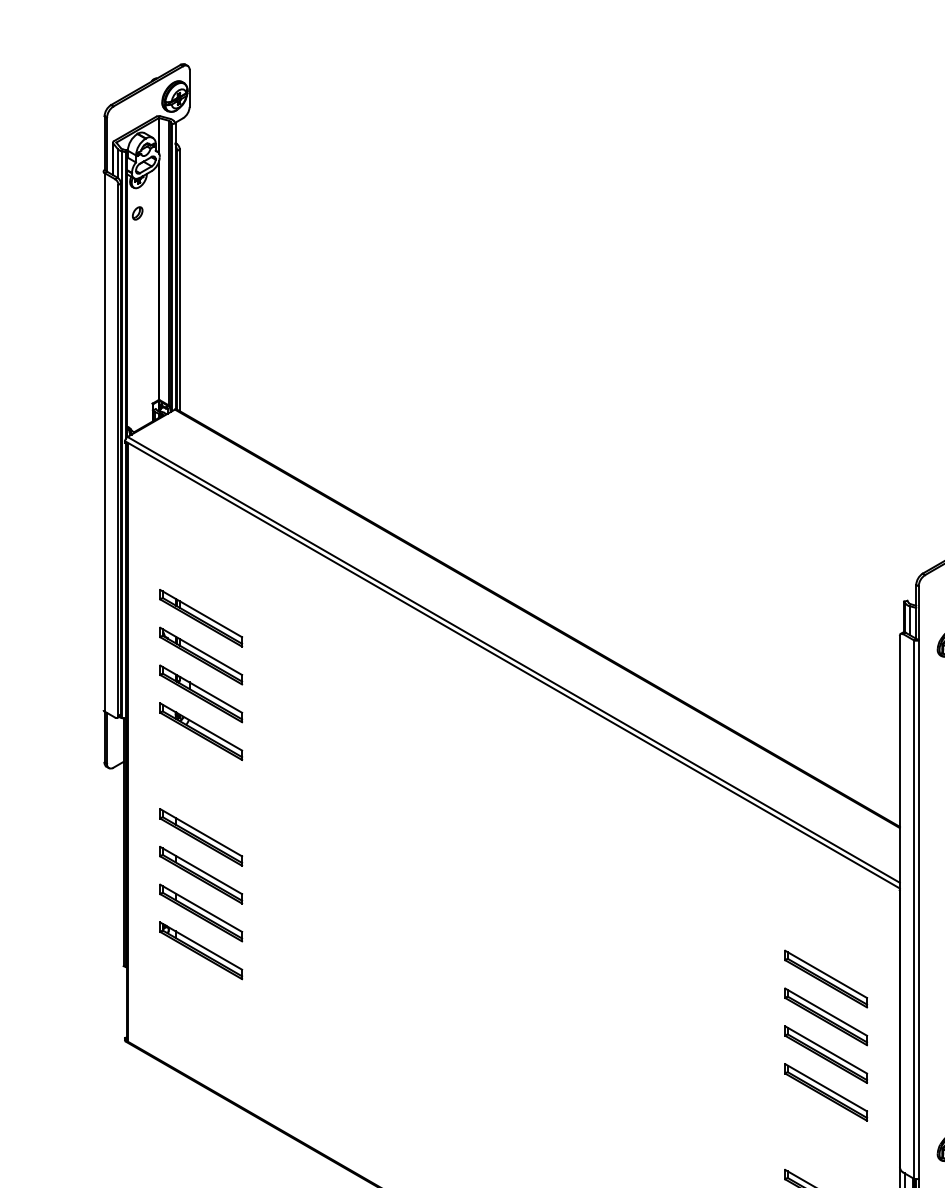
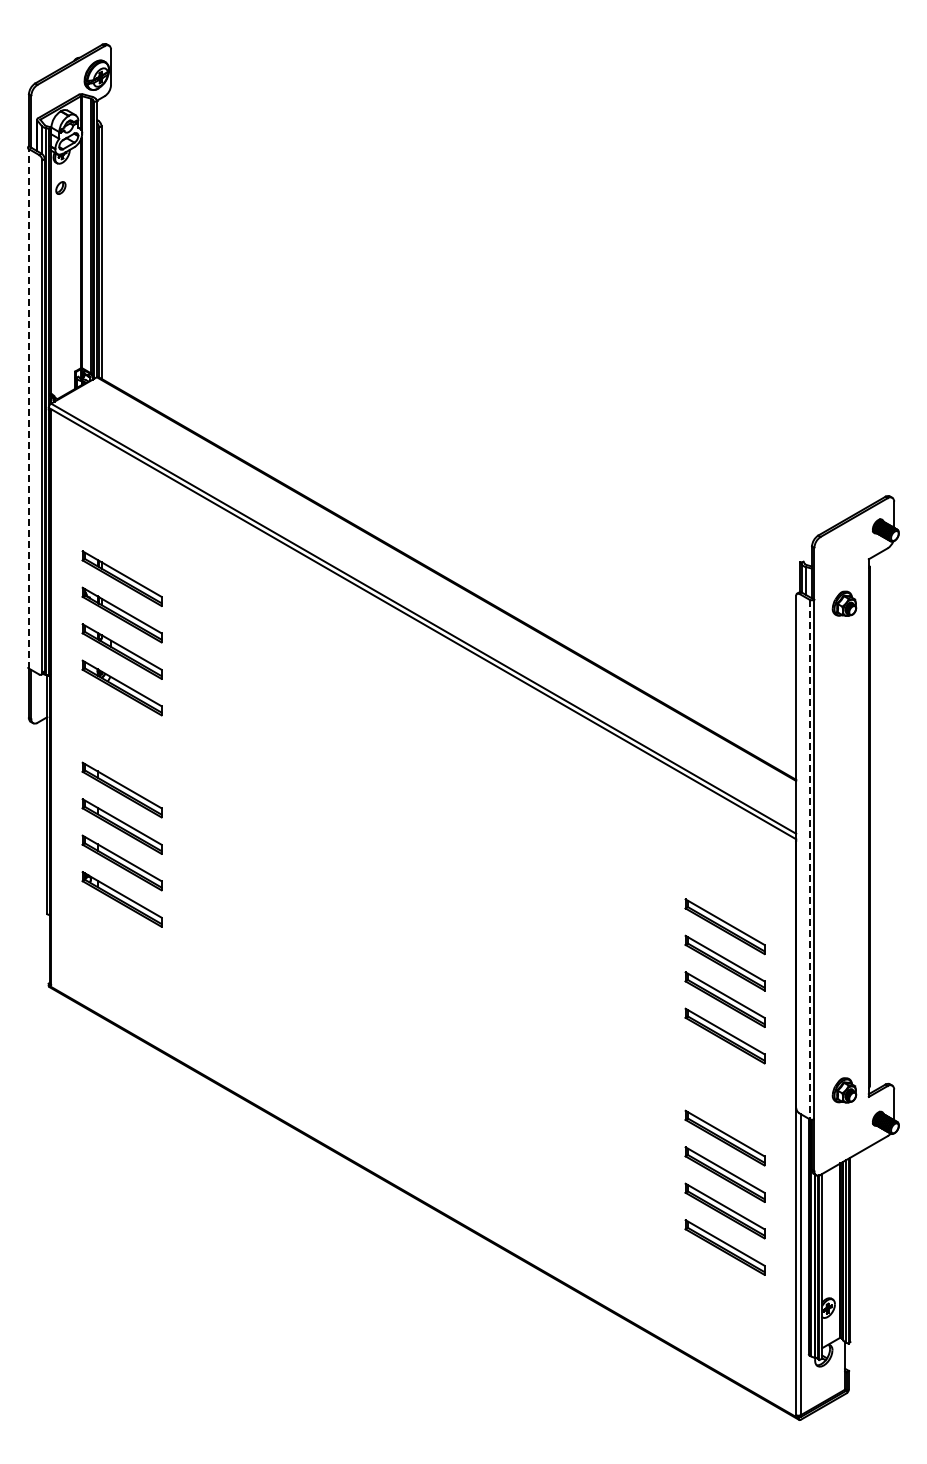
line: (104, 441) -> (28, 408), solid -> dashed
line: (913, 909) -> (809, 859), solid -> dashed

